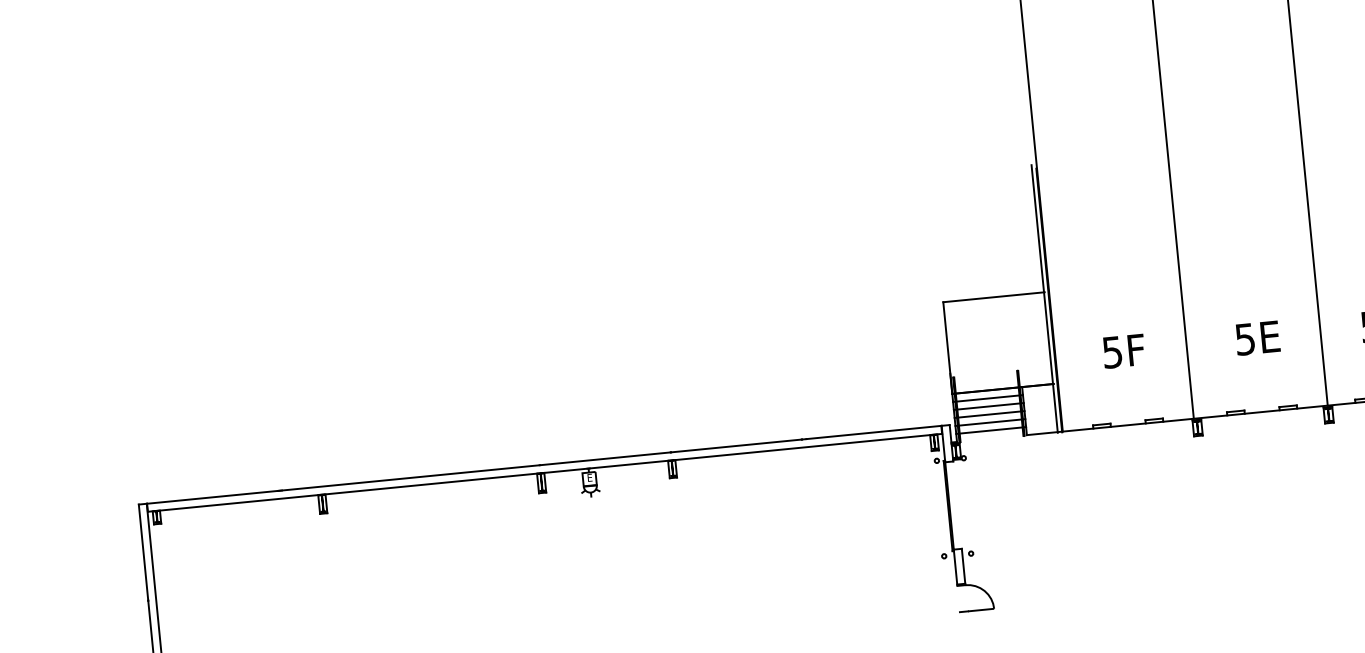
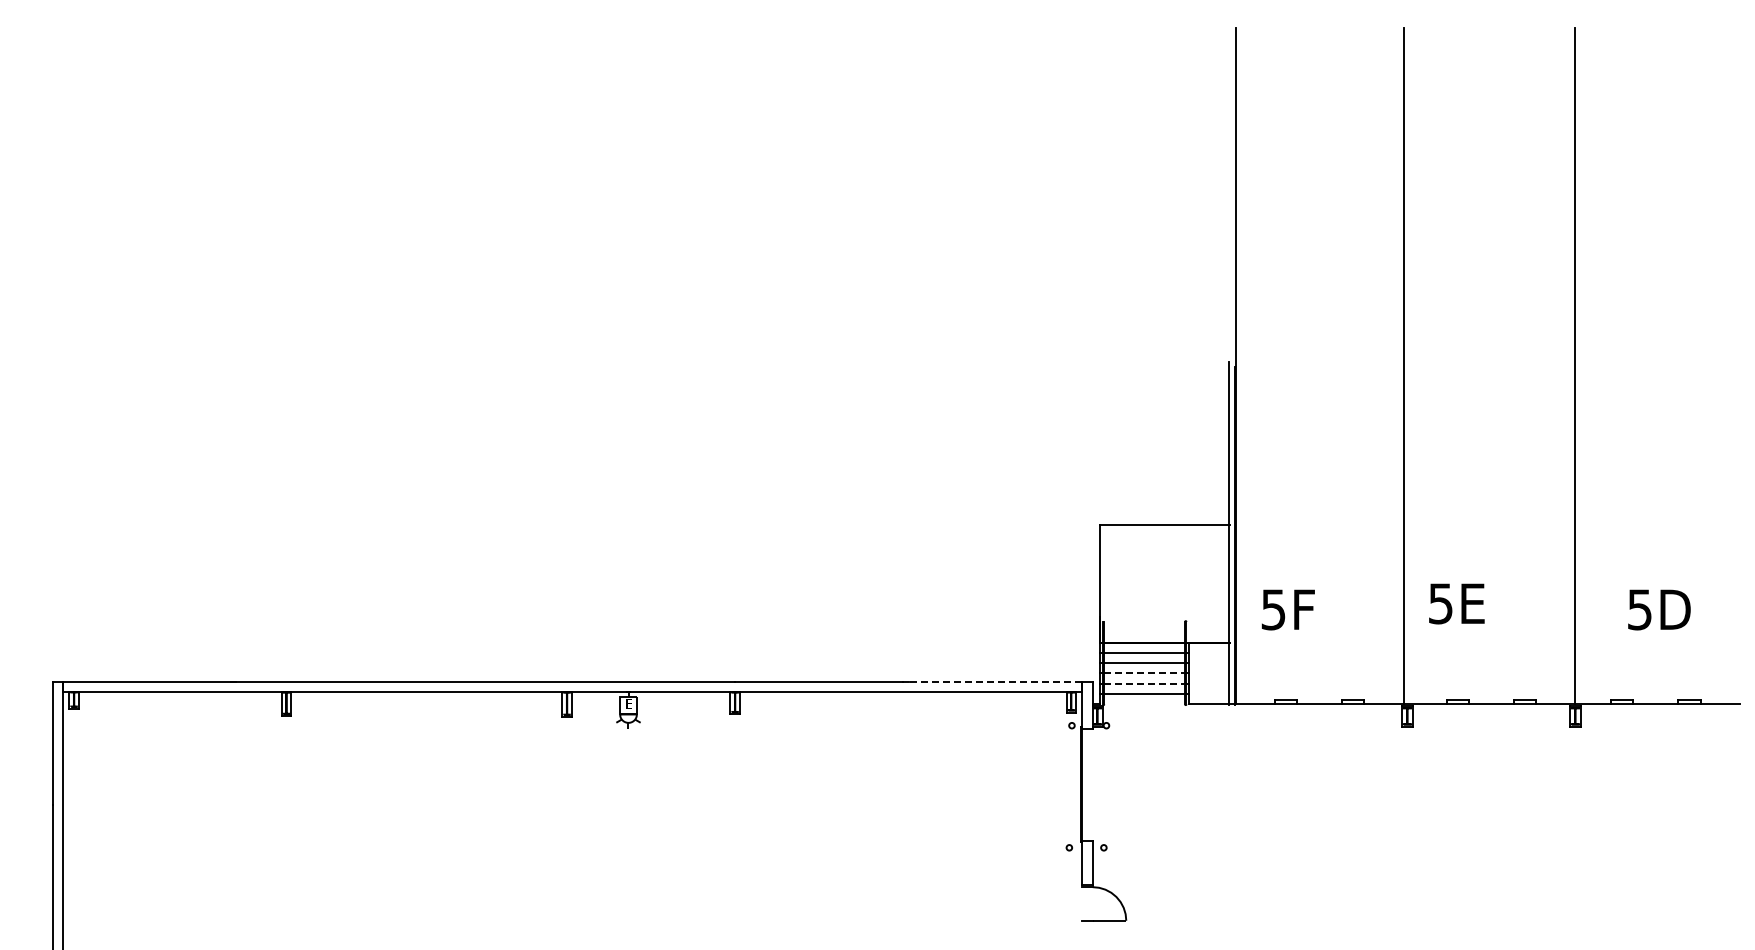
text: (1257, 337) -> (1456, 603), moved
text: (1123, 351) -> (1287, 609), moved
line: (990, 414) -> (1145, 673), solid -> dashed
line: (991, 422) -> (1145, 683), solid -> dashed
line: (873, 432) -> (994, 681), solid -> dashed

